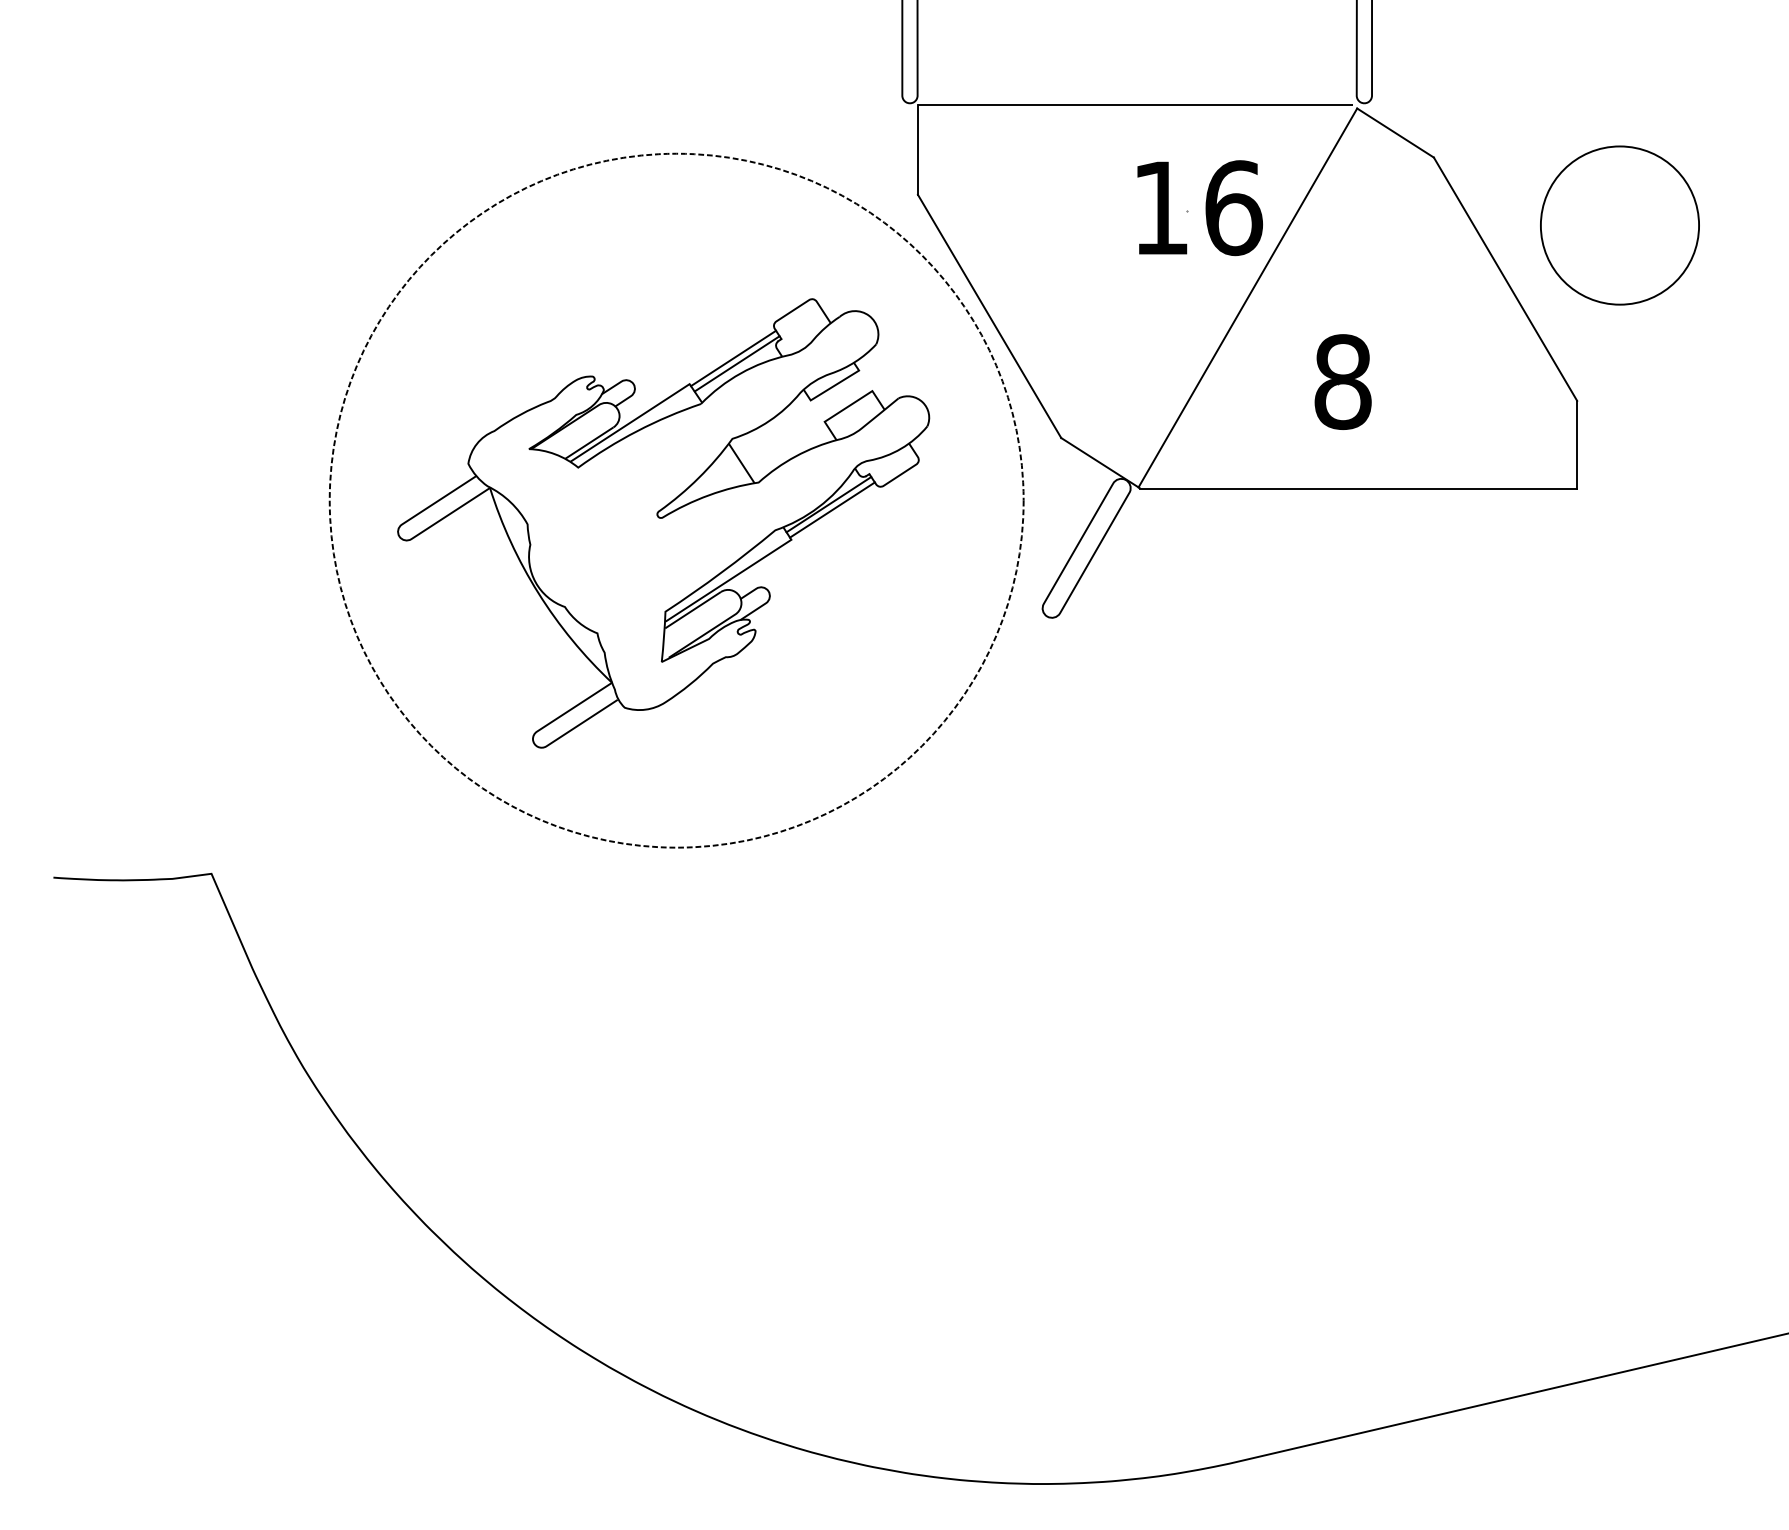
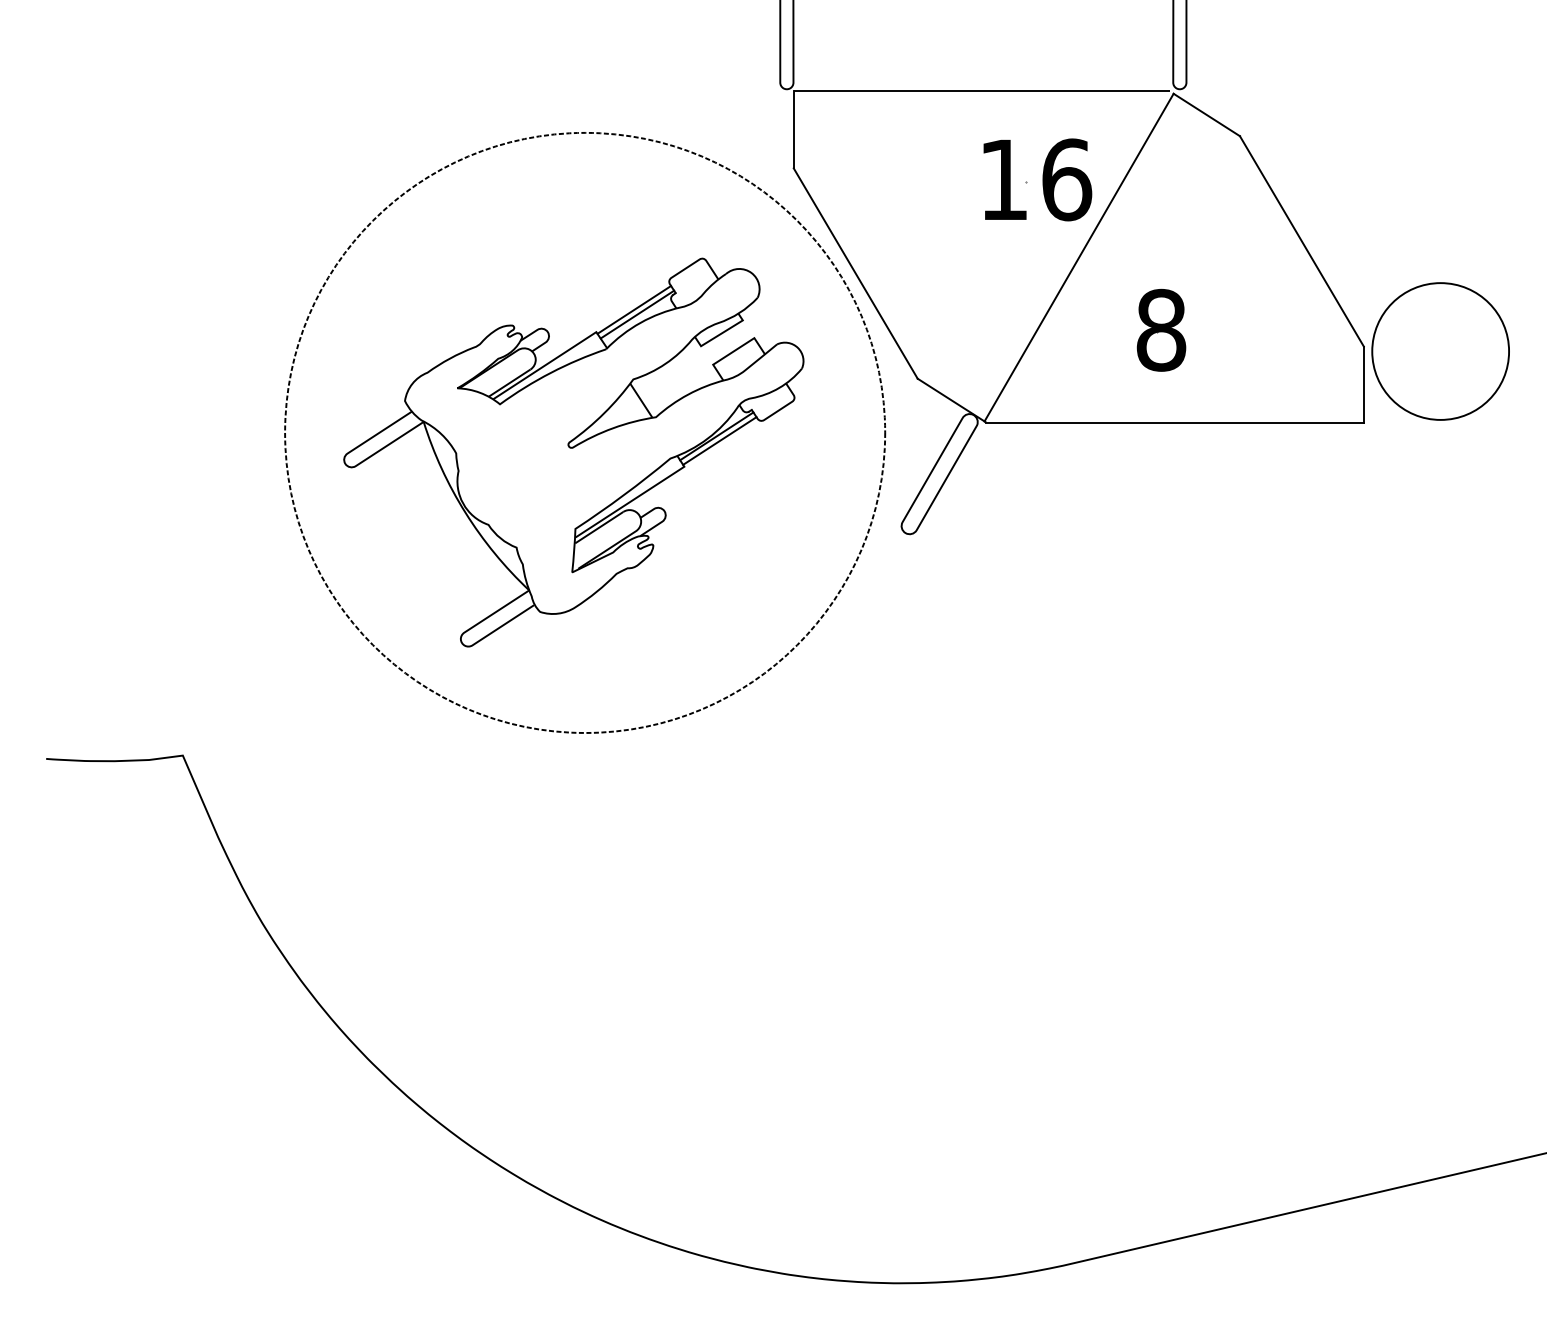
part: (1619, 225) -> (1440, 351), moved

